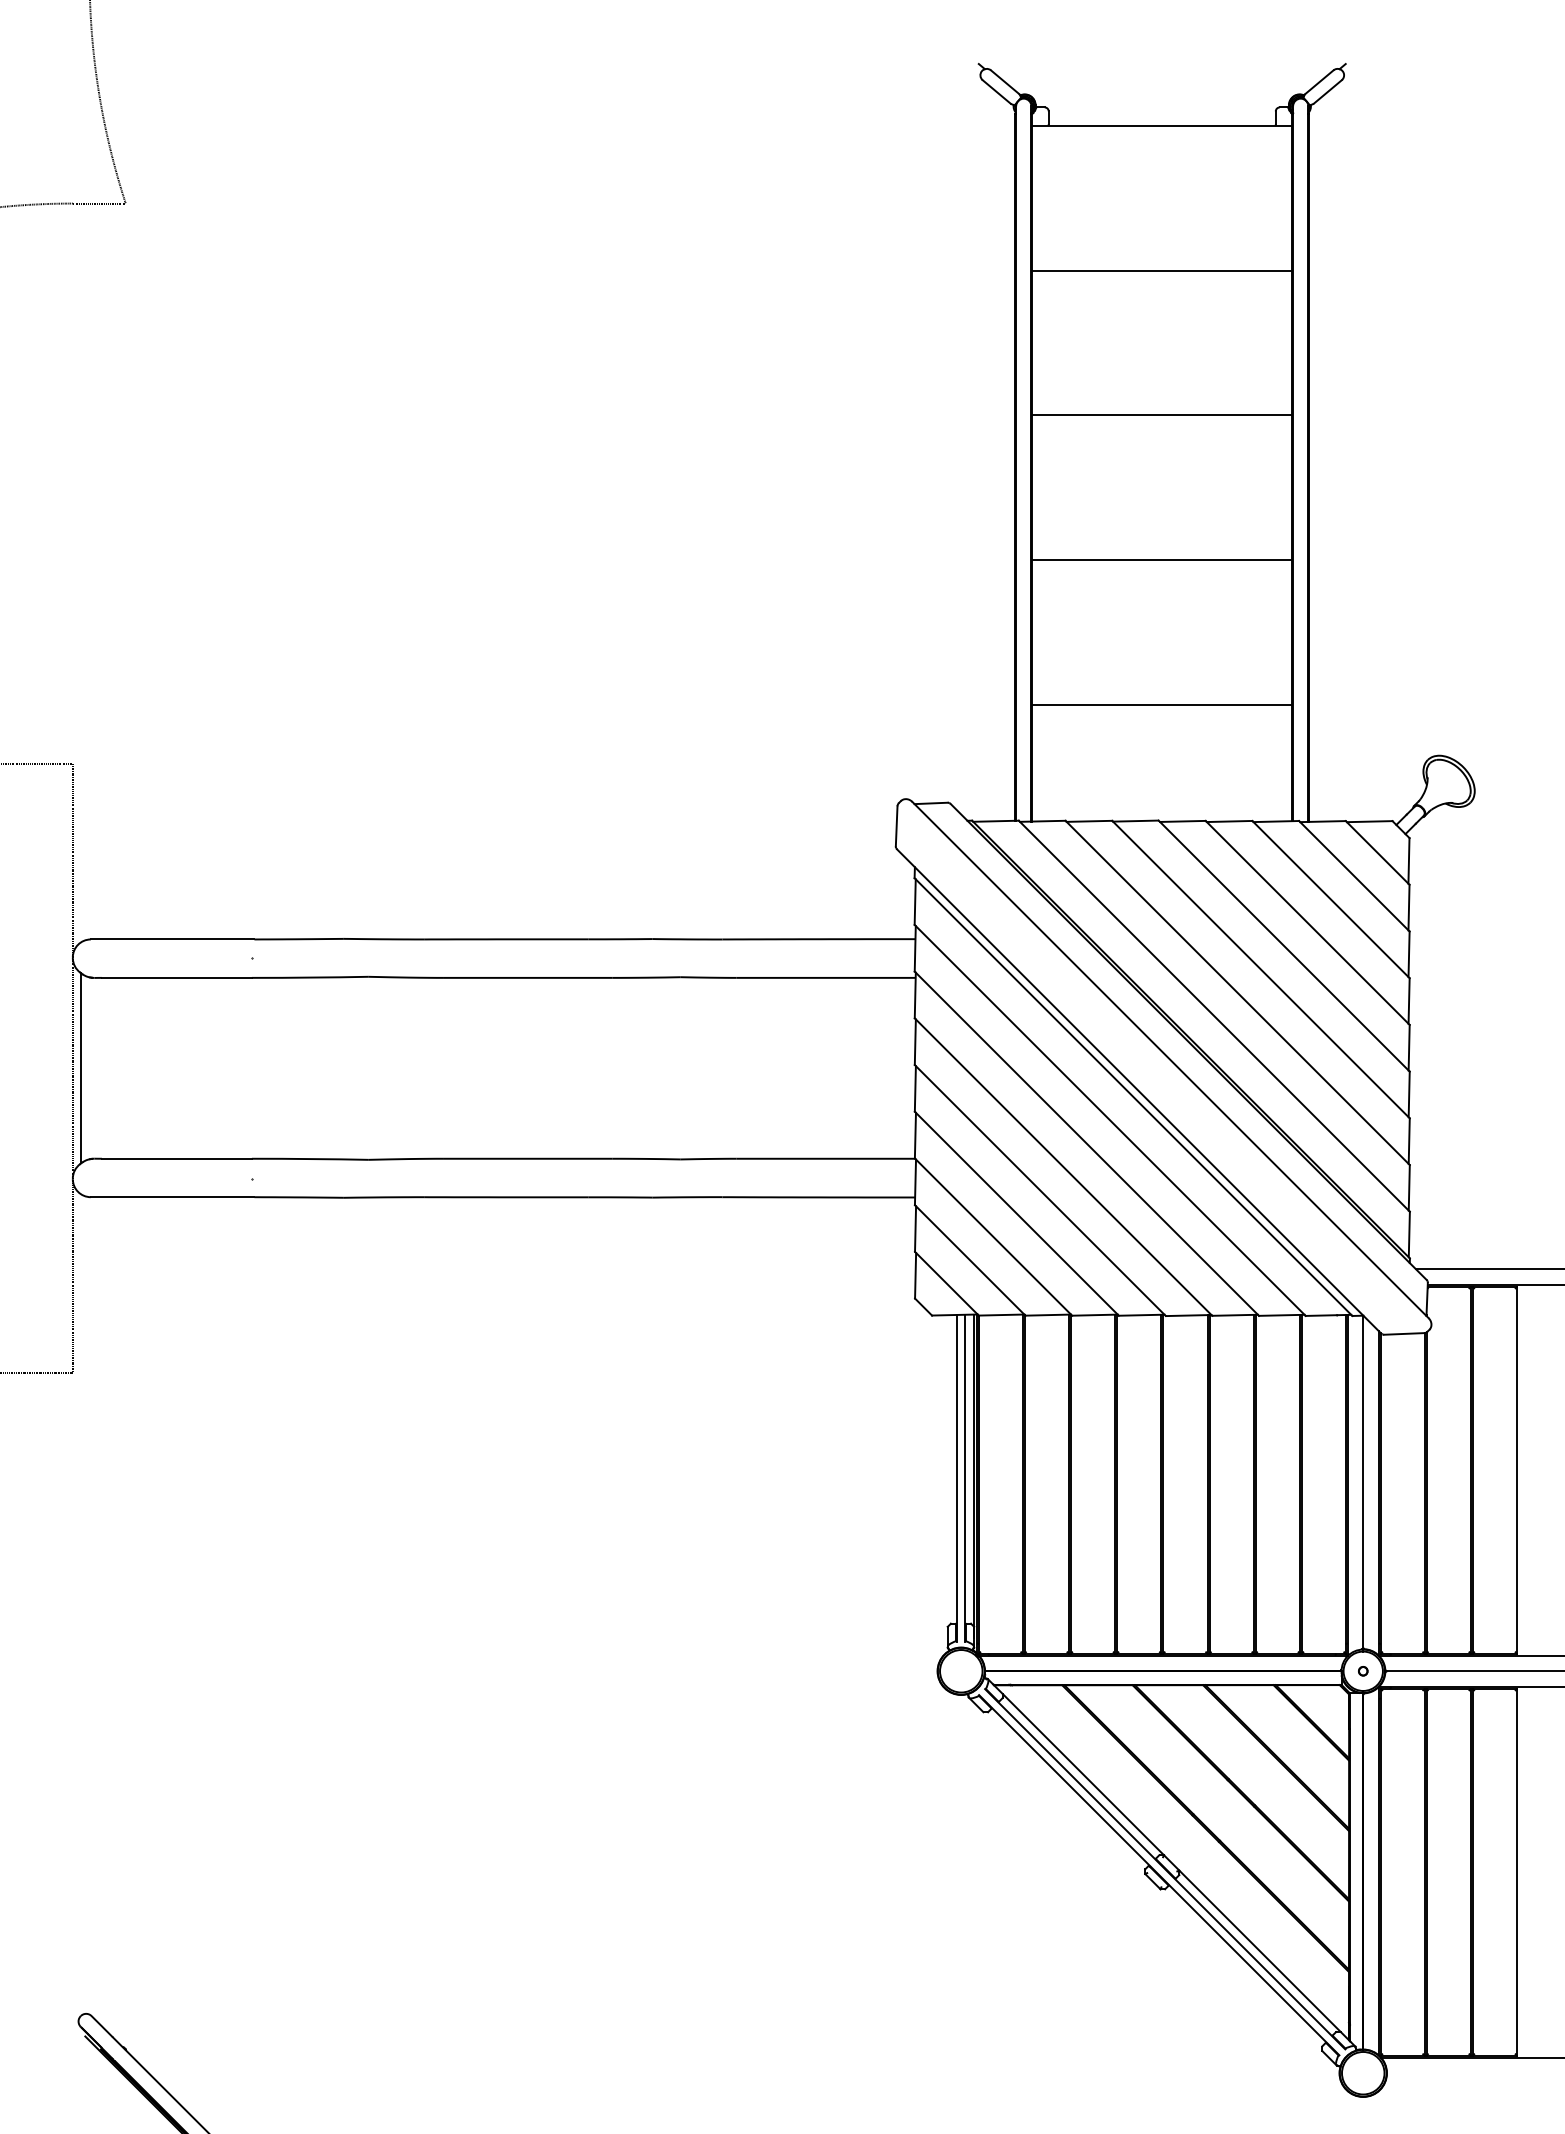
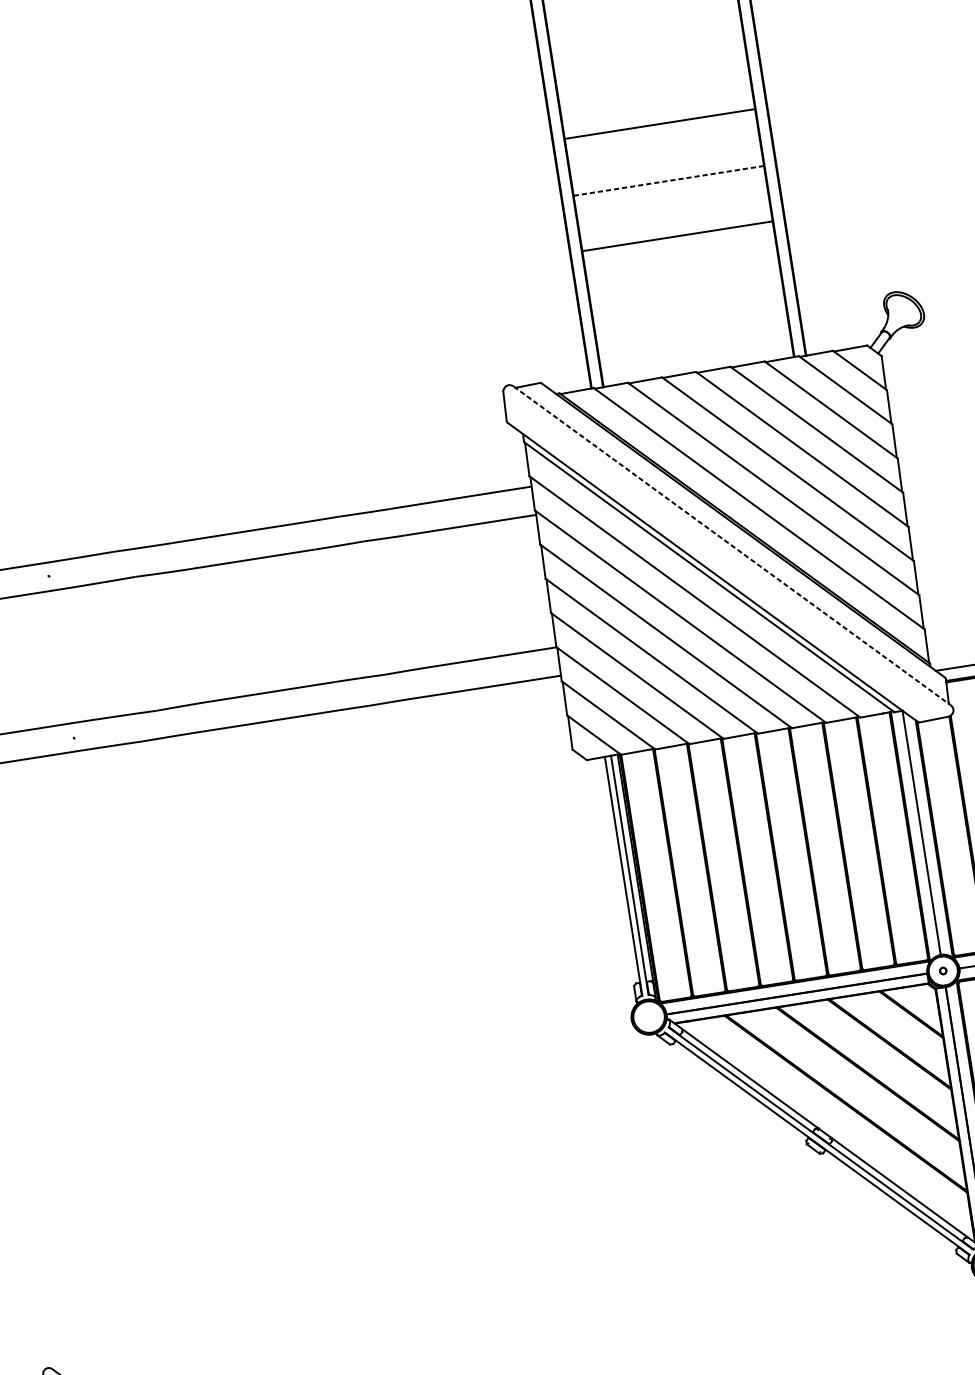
line: (1162, 415) -> (660, 124), moved
line: (1161, 560) -> (668, 181), solid -> dashed
line: (1162, 704) -> (677, 236), moved
line: (1170, 1060) -> (732, 546), solid -> dashed

